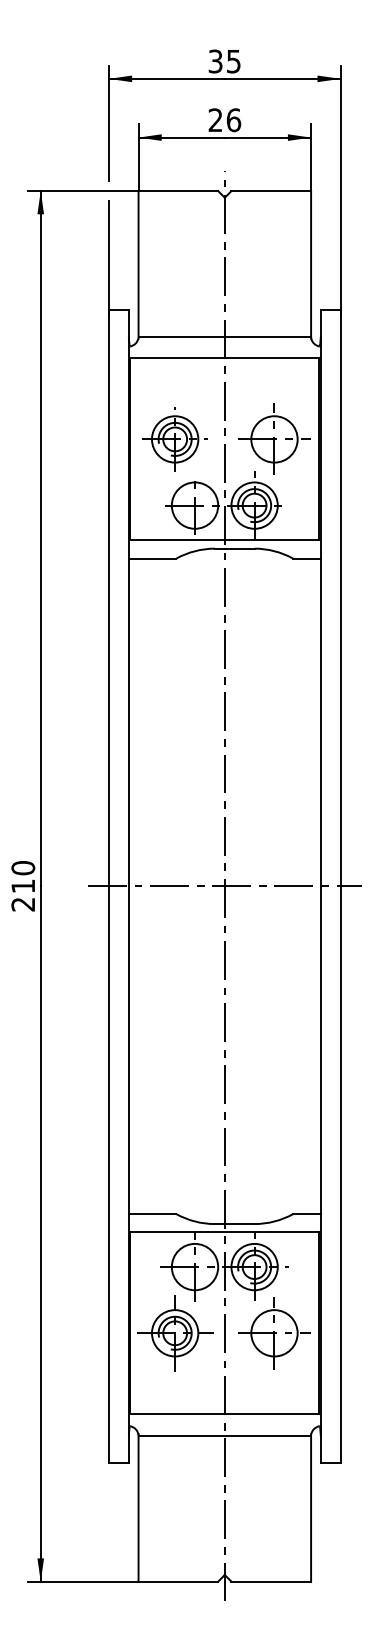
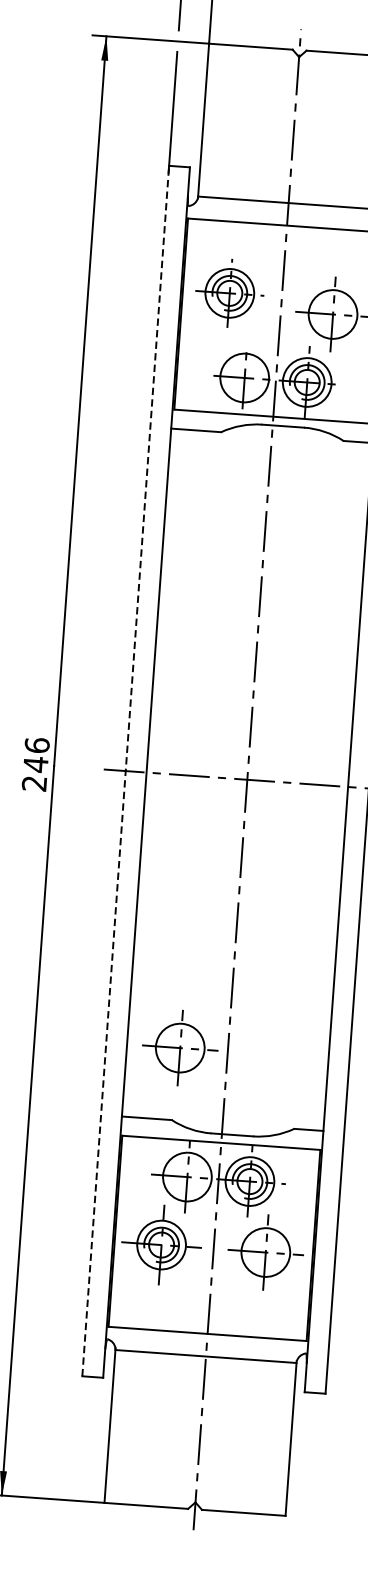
part: (174, 439) -> (229, 293), moved
text: (23, 876) -> (36, 754), 210 -> 246
line: (108, 886) -> (125, 771), solid -> dashed
part: (179, 1145) -> (180, 1048), added

